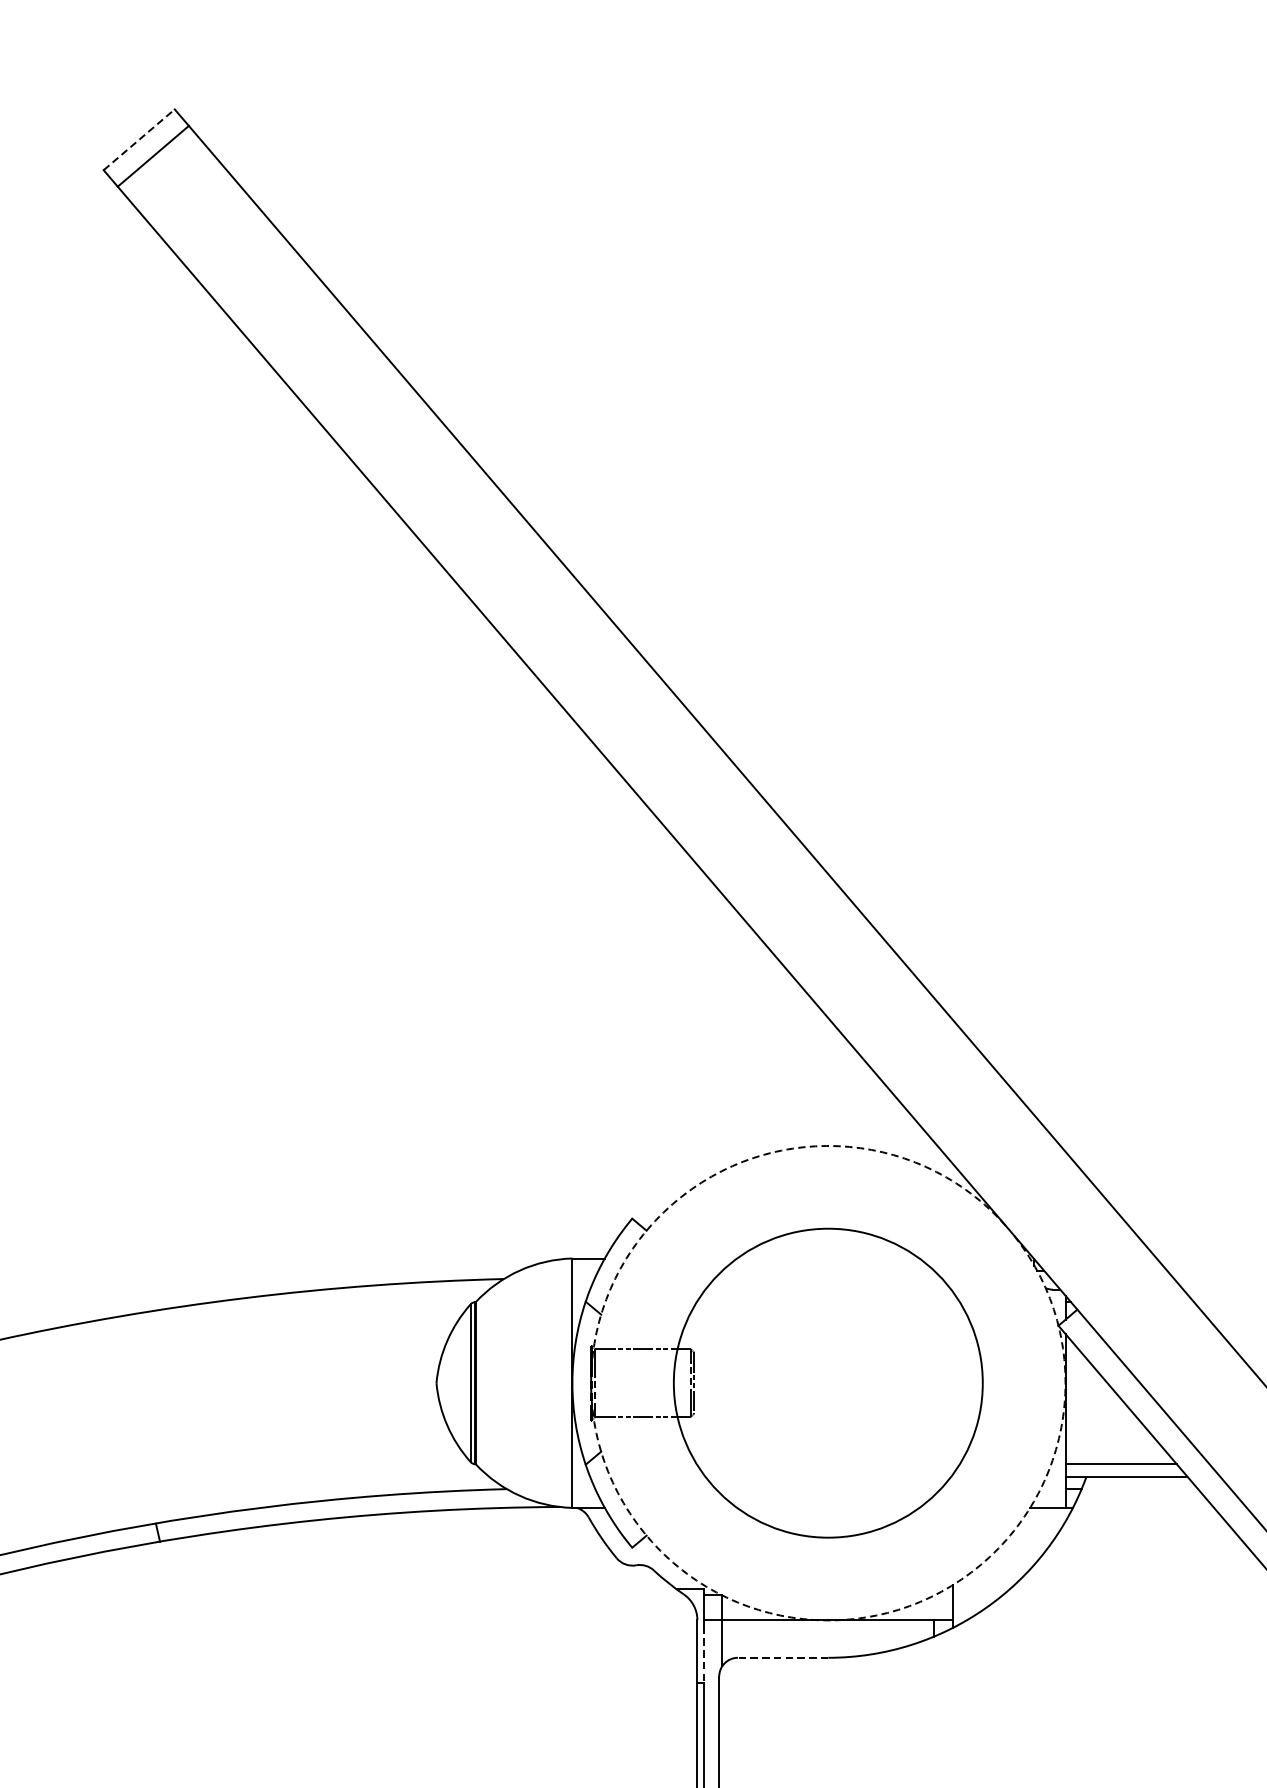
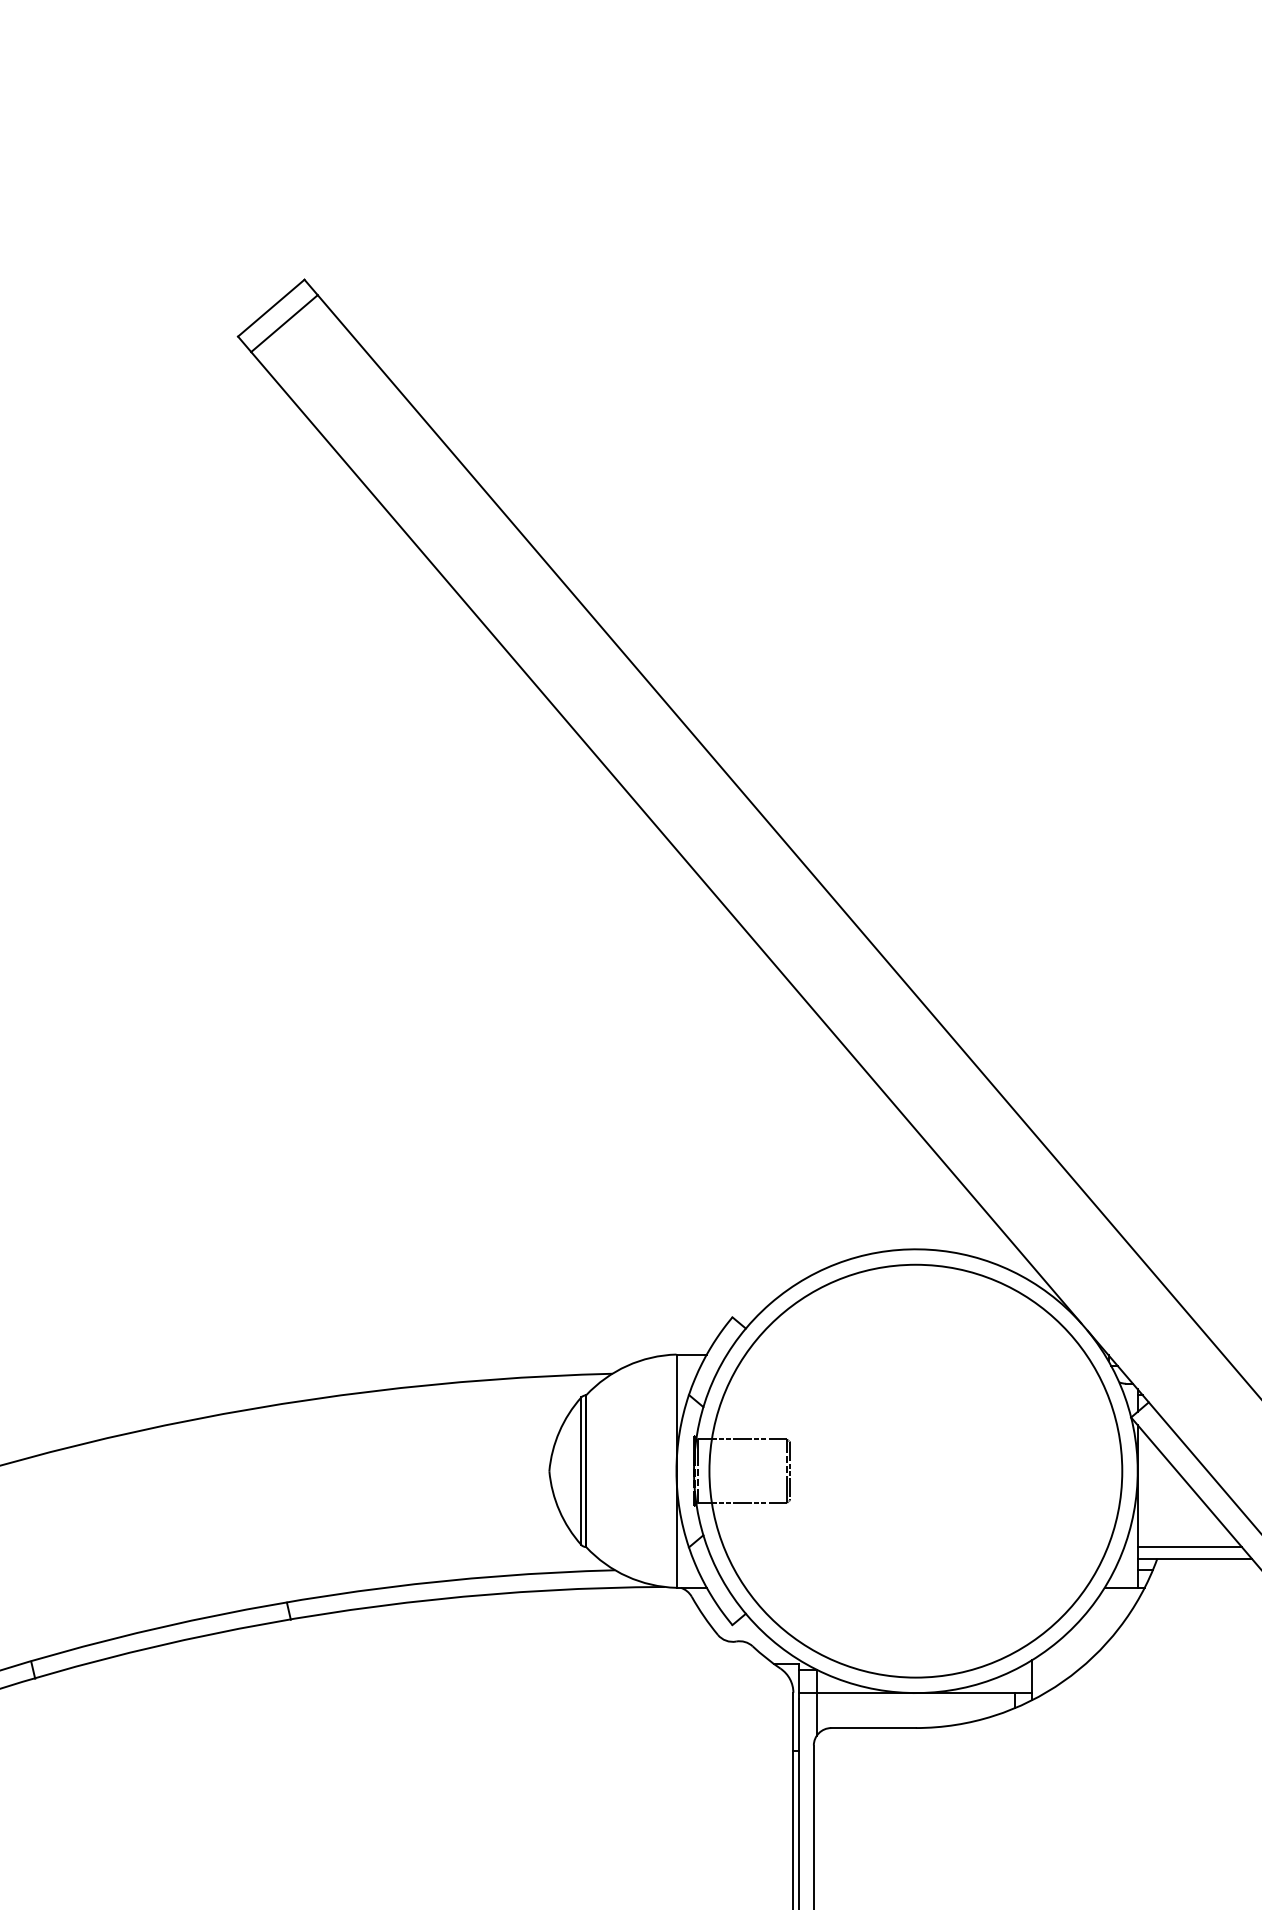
line: (139, 140) -> (271, 308), dashed -> solid
circle: (827, 1382) -> (915, 1470), size x1.43
arc: (648, 1537) -> (747, 1615), dashed -> solid
line: (703, 1655) -> (799, 1725), dashed -> solid
line: (783, 1658) -> (873, 1728), dashed -> solid

